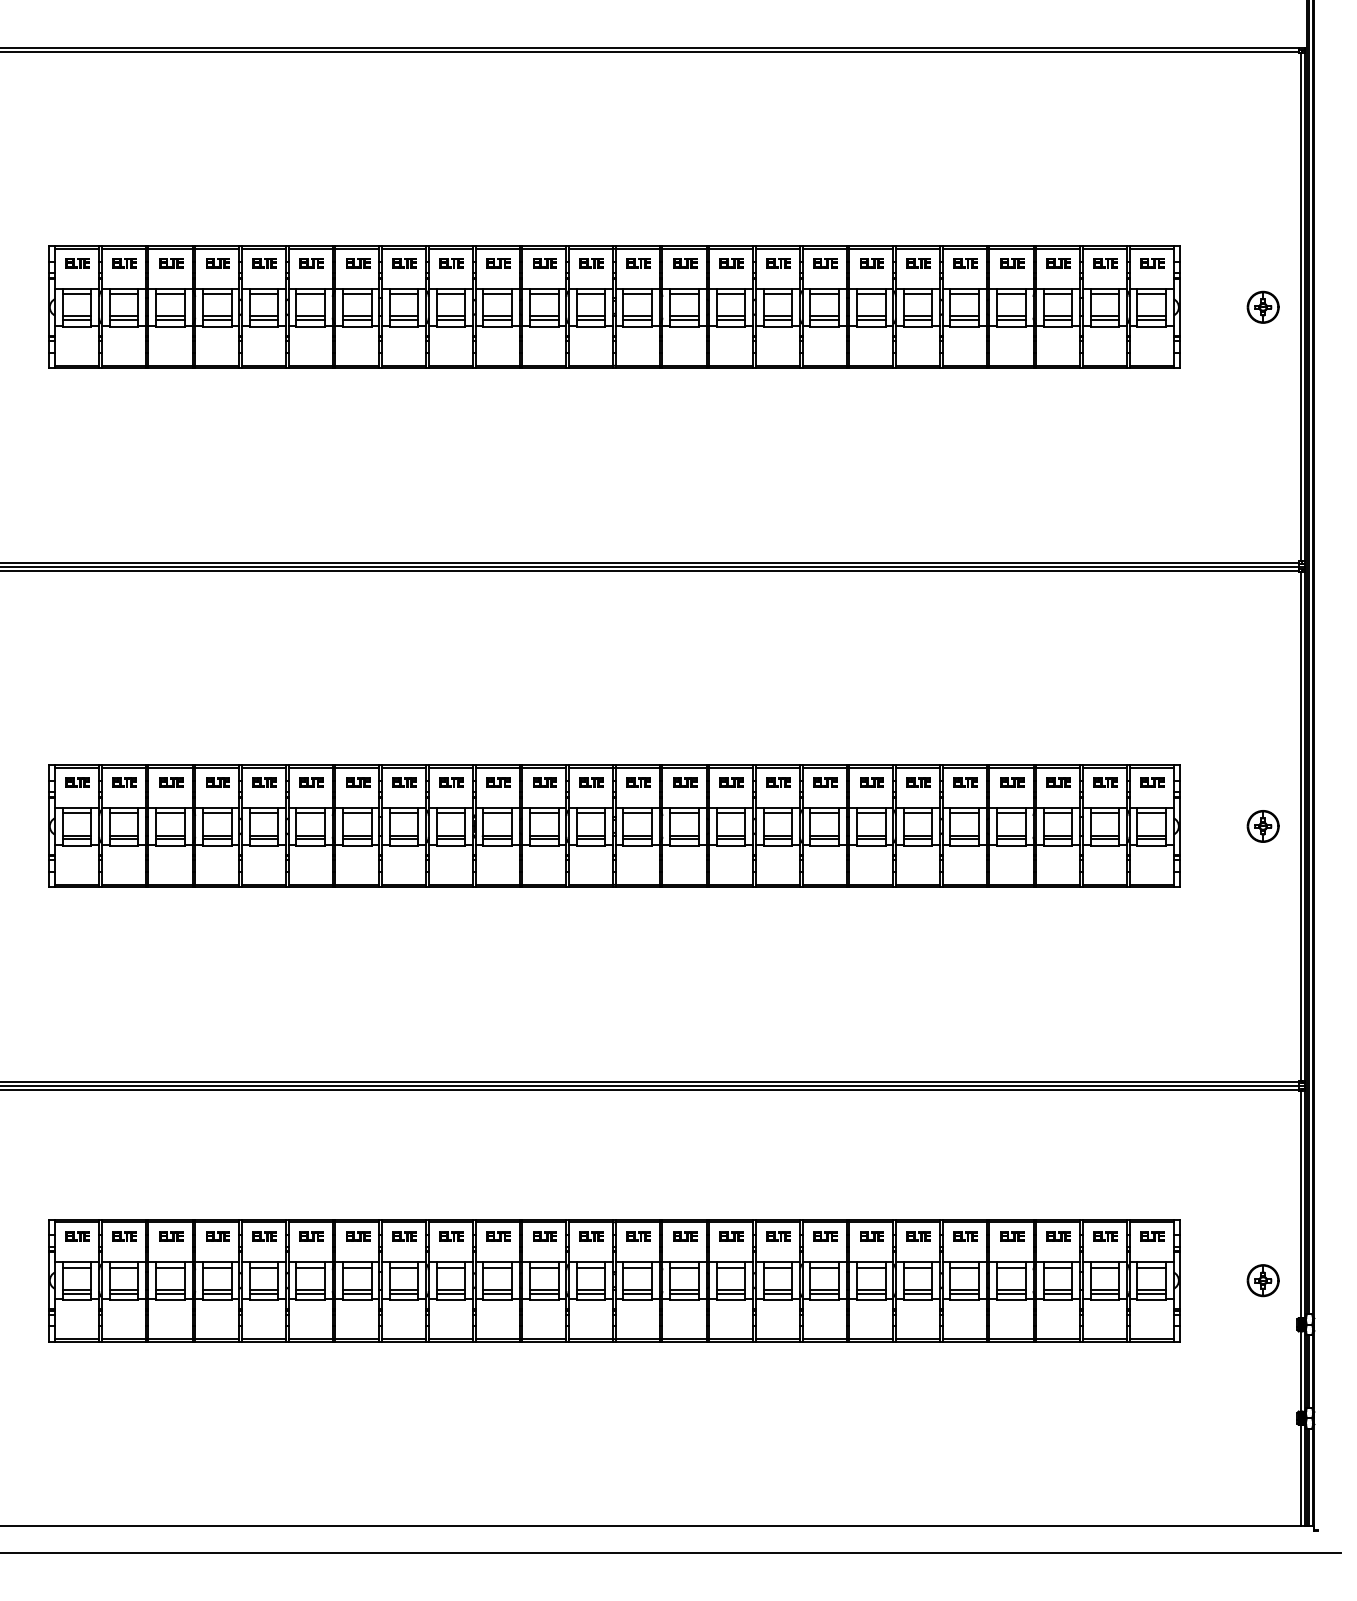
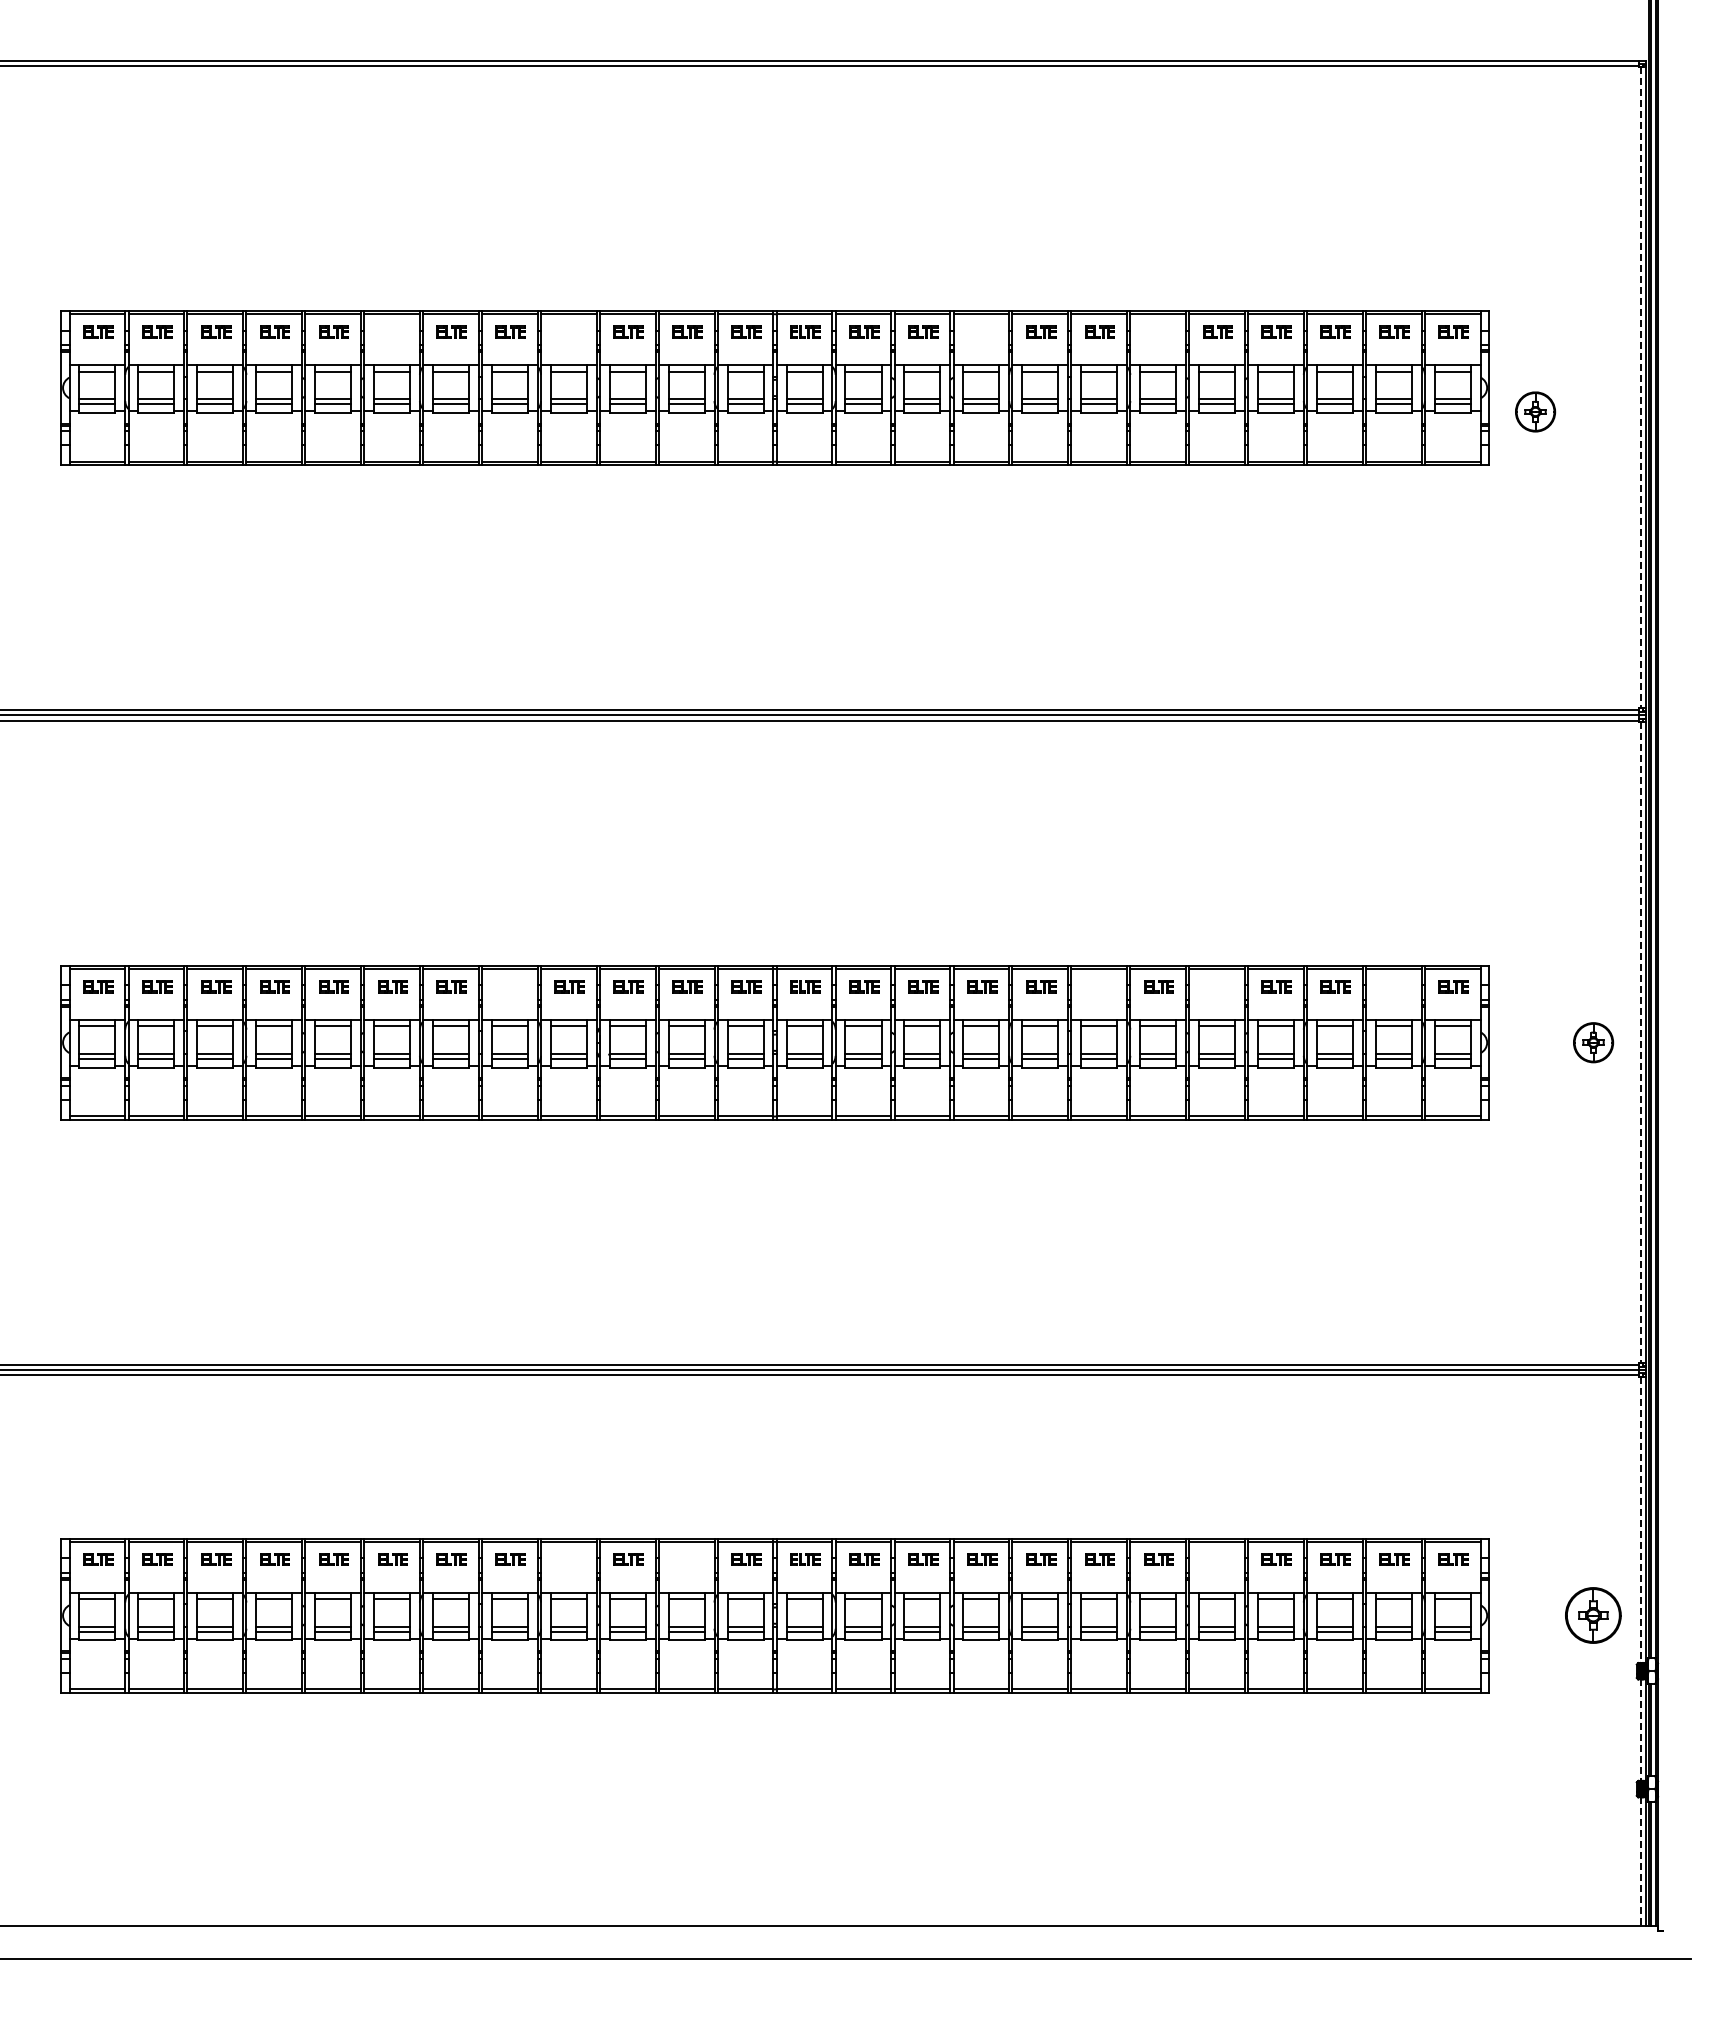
part: (311, 262) -> (392, 331), removed
part: (451, 262) -> (569, 331), removed
part: (778, 262) -> (982, 331), removed
part: (918, 262) -> (1158, 331), removed
part: (1263, 306) -> (1535, 411), moved
line: (1300, 306) -> (1640, 387), solid -> dashed
part: (404, 781) -> (510, 986), removed
part: (871, 781) -> (1099, 986), removed
part: (965, 781) -> (1217, 986), removed
part: (1105, 781) -> (1394, 986), removed
line: (1300, 826) -> (1640, 1042), solid -> dashed
line: (1300, 1205) -> (1640, 1520), solid -> dashed
part: (451, 1236) -> (569, 1559), removed
part: (544, 1236) -> (687, 1559), removed
part: (965, 1236) -> (1217, 1559), removed
part: (1263, 1280) -> (1593, 1615), size x1.4
line: (1300, 1371) -> (1640, 1730), solid -> dashed
line: (1300, 1475) -> (1640, 1861), solid -> dashed

